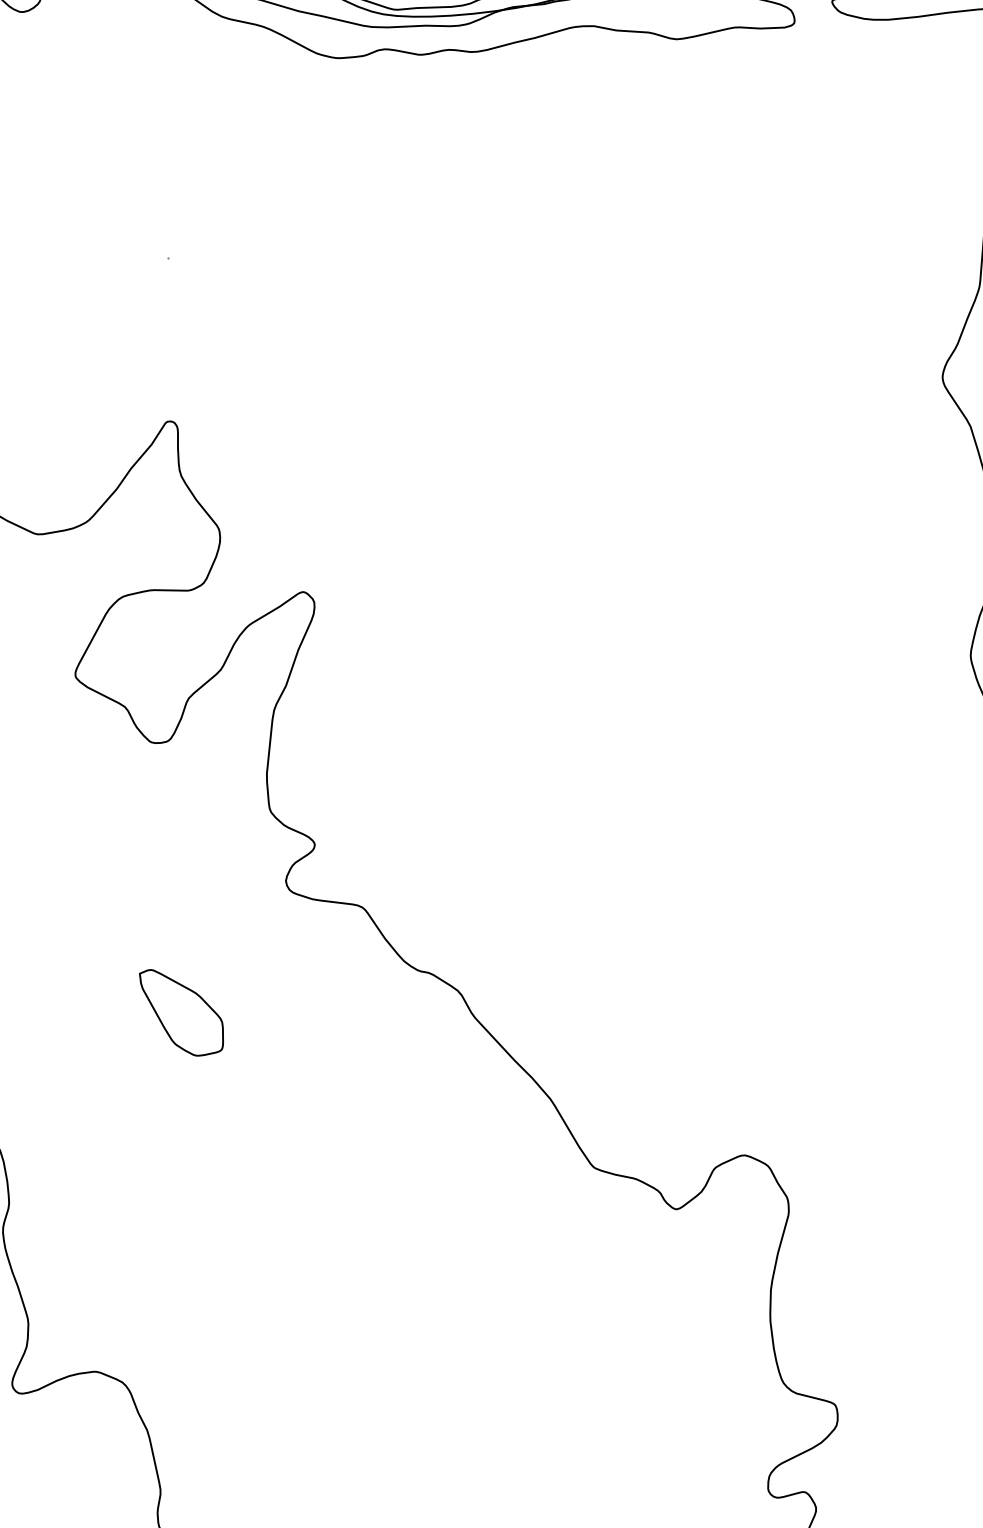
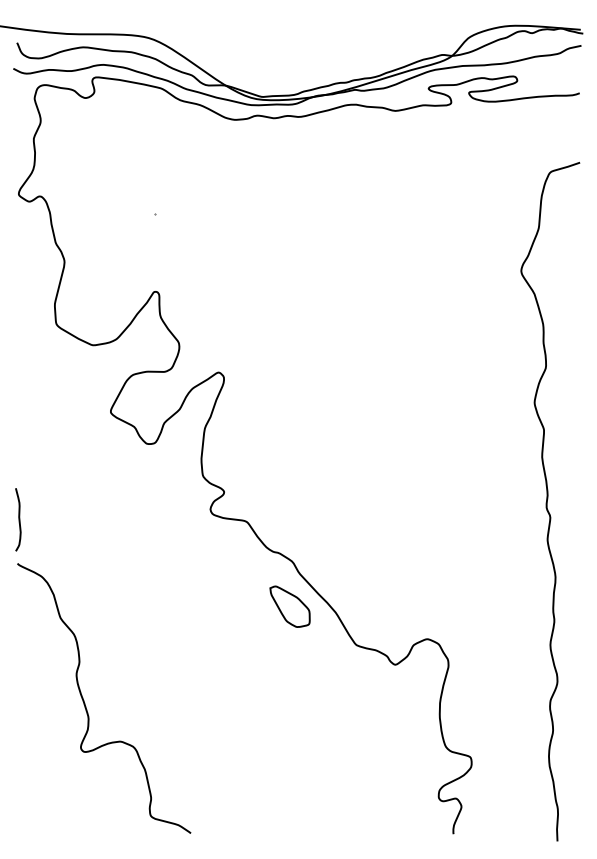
part: (180, 1012) -> (289, 606), moved

